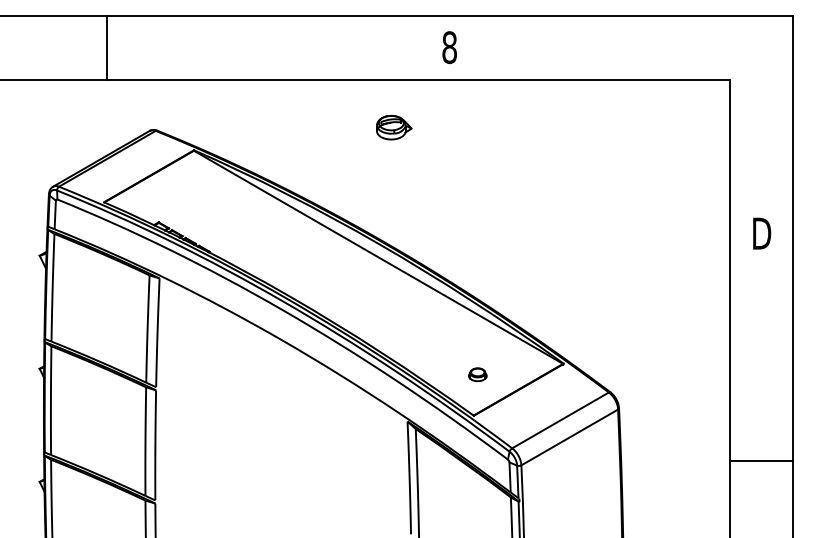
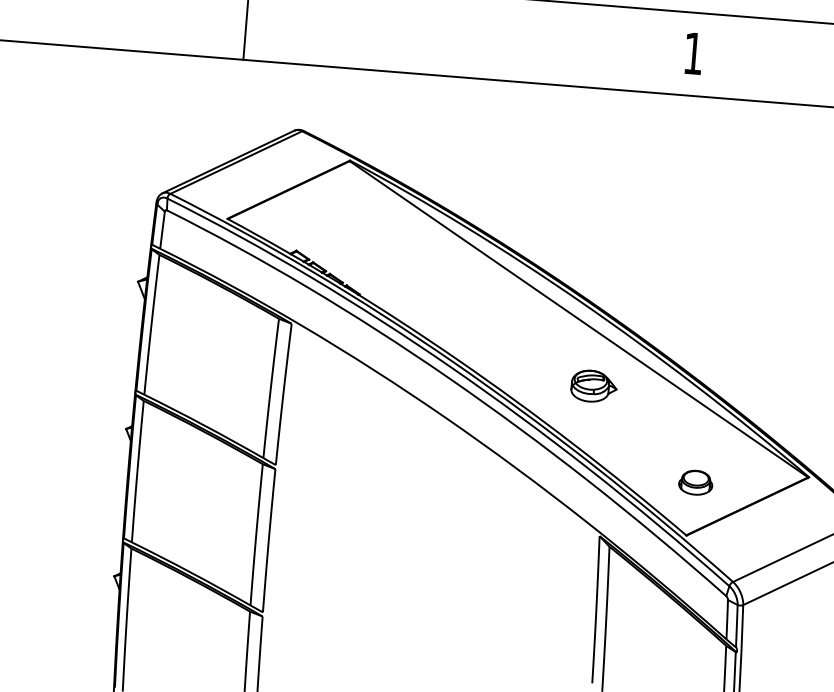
text: (449, 47) -> (693, 53), 8 -> 1
part: (394, 127) -> (594, 386), moved
part: (477, 374) -> (695, 482), size x1.43

